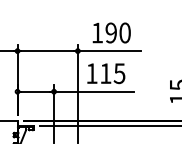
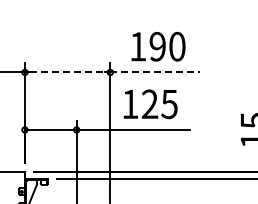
line: (48, 51) -> (68, 72), solid -> dashed
line: (109, 51) -> (155, 72), solid -> dashed
text: (105, 73) -> (149, 103), 115 -> 125

